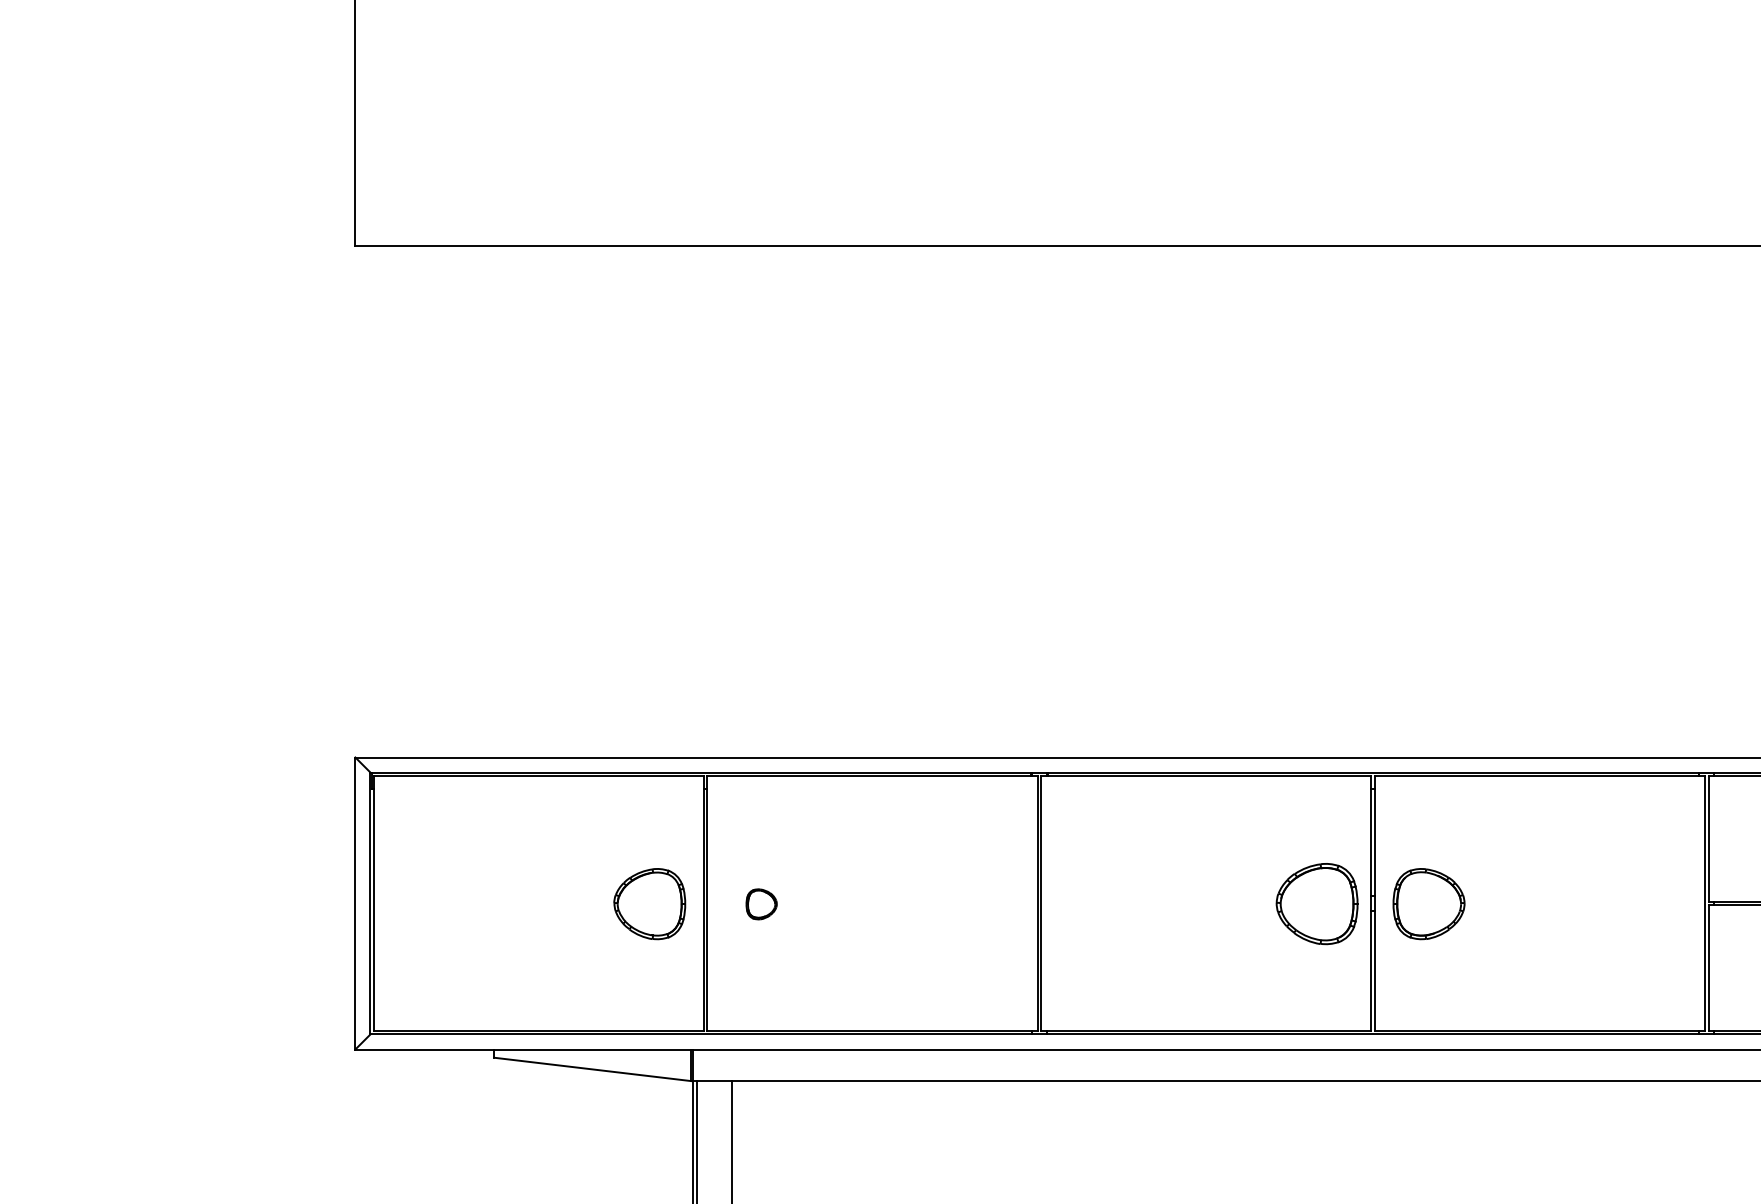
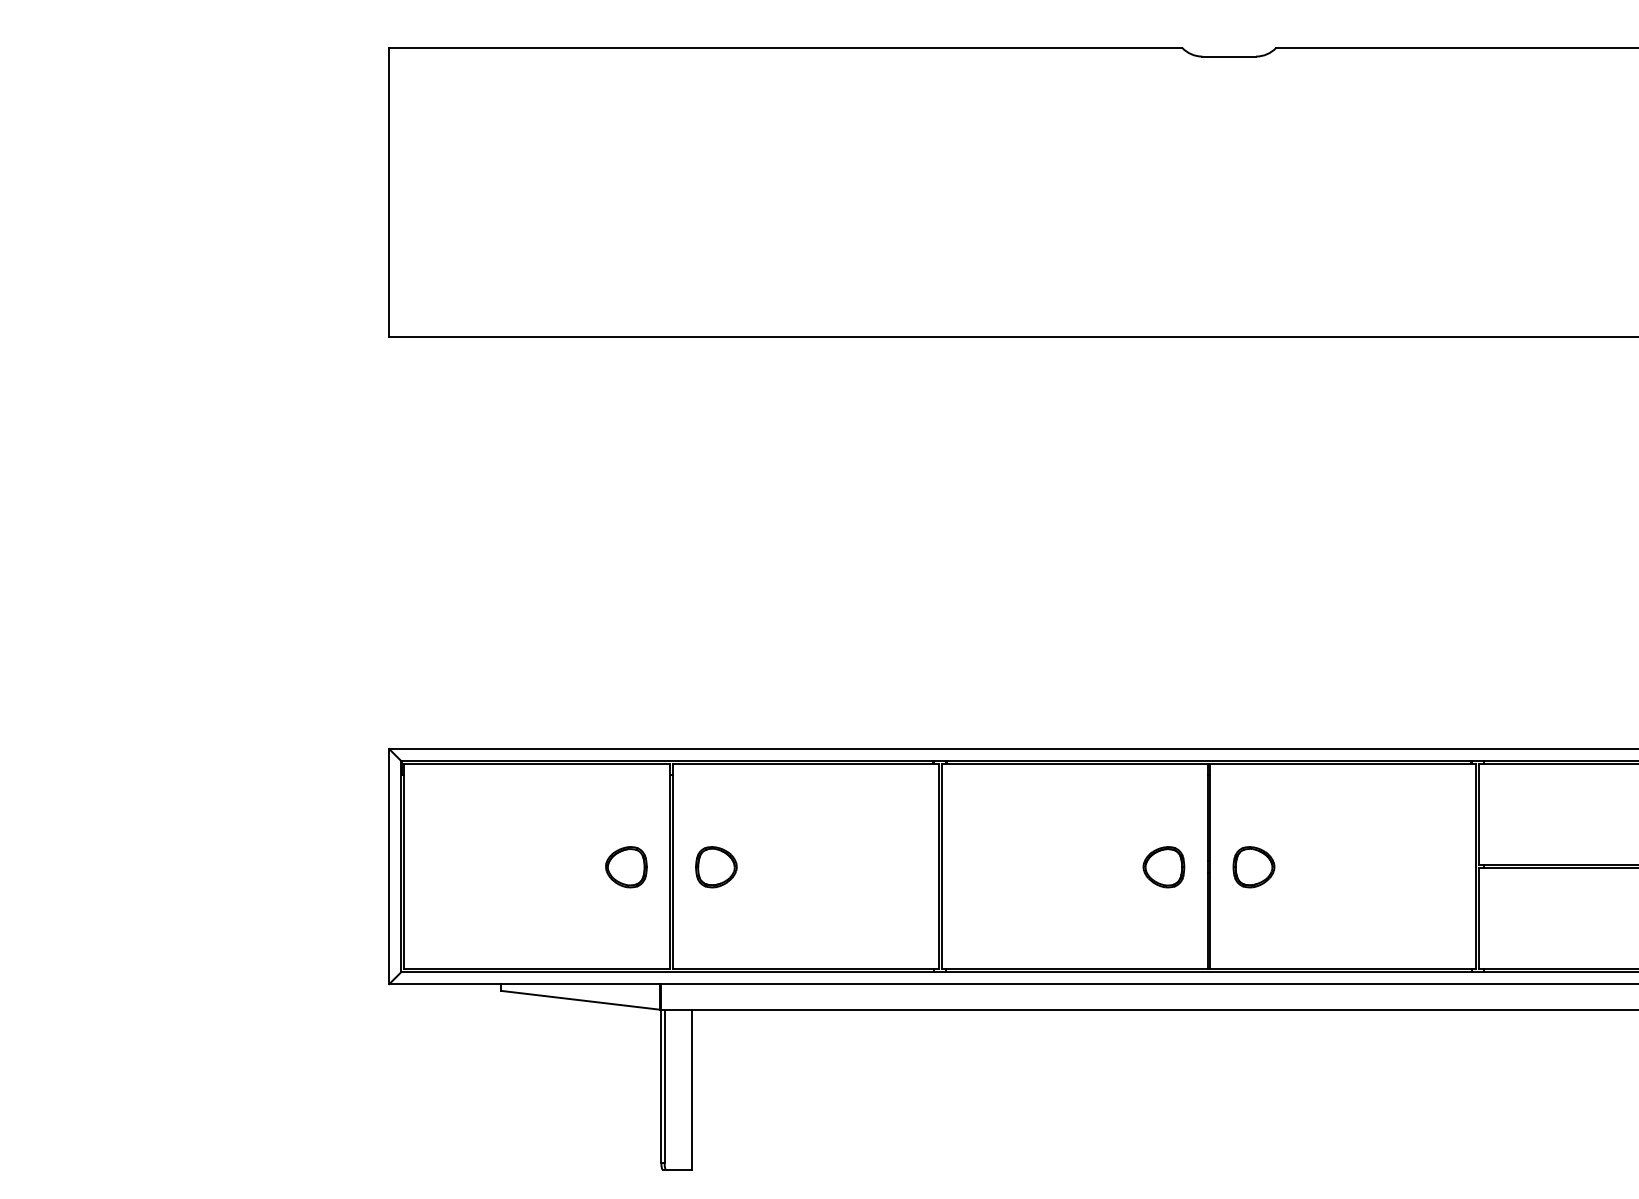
part: (649, 904) -> (626, 867), size x0.71
part: (761, 904) -> (716, 867), size x1.67
part: (1316, 904) -> (1163, 867), size x0.62
part: (1428, 904) -> (1253, 867), size x0.71

